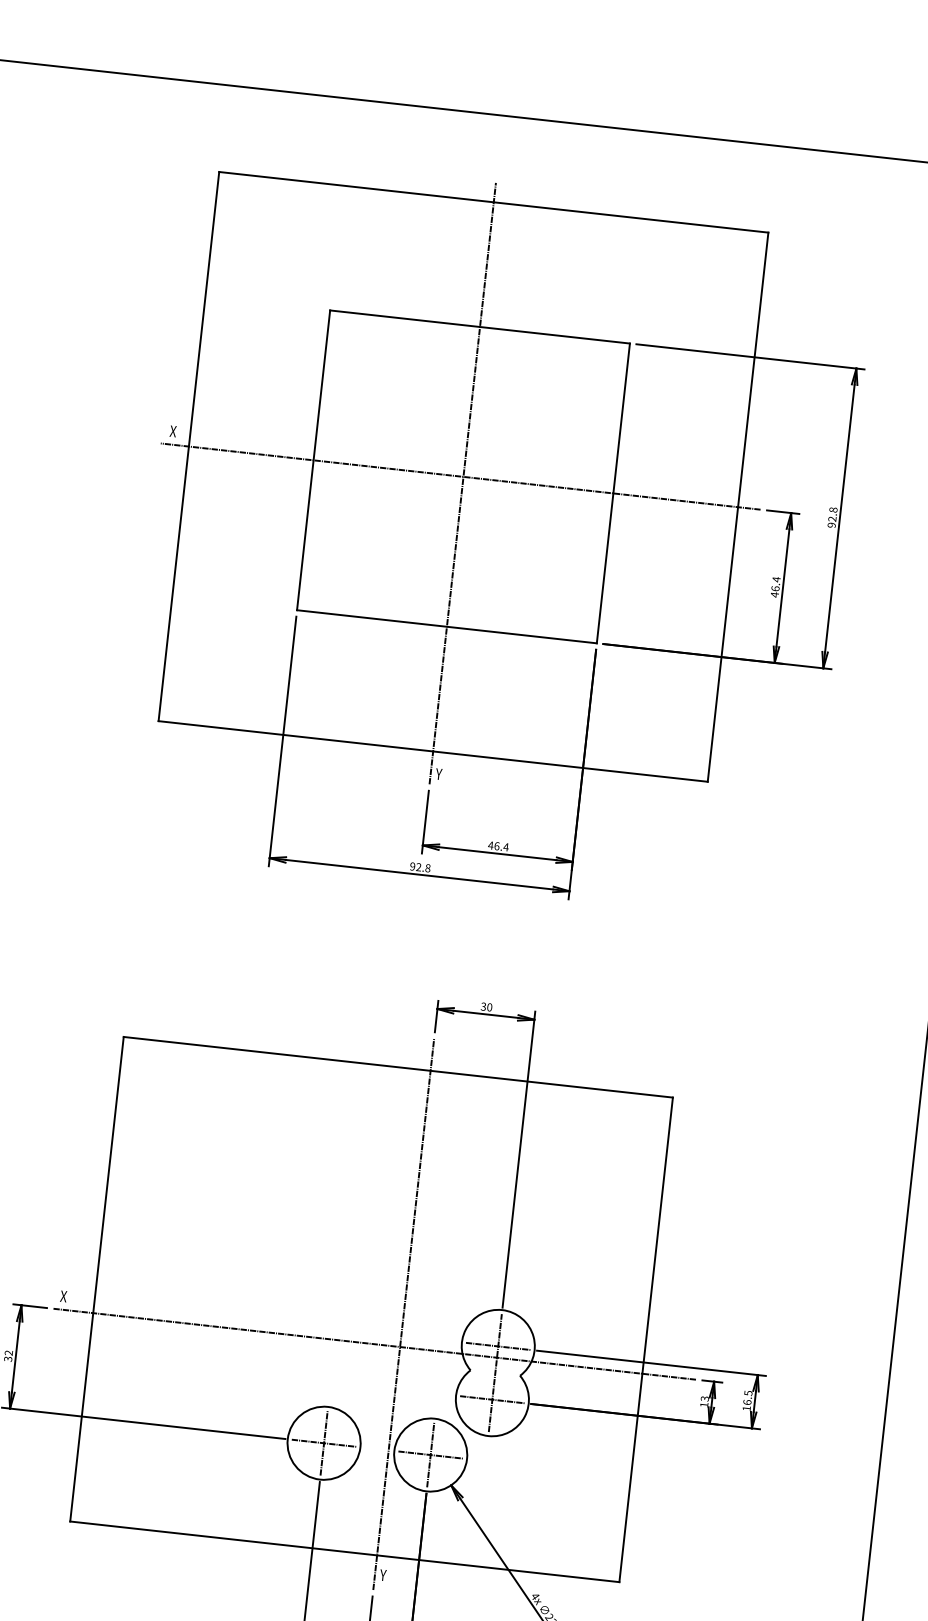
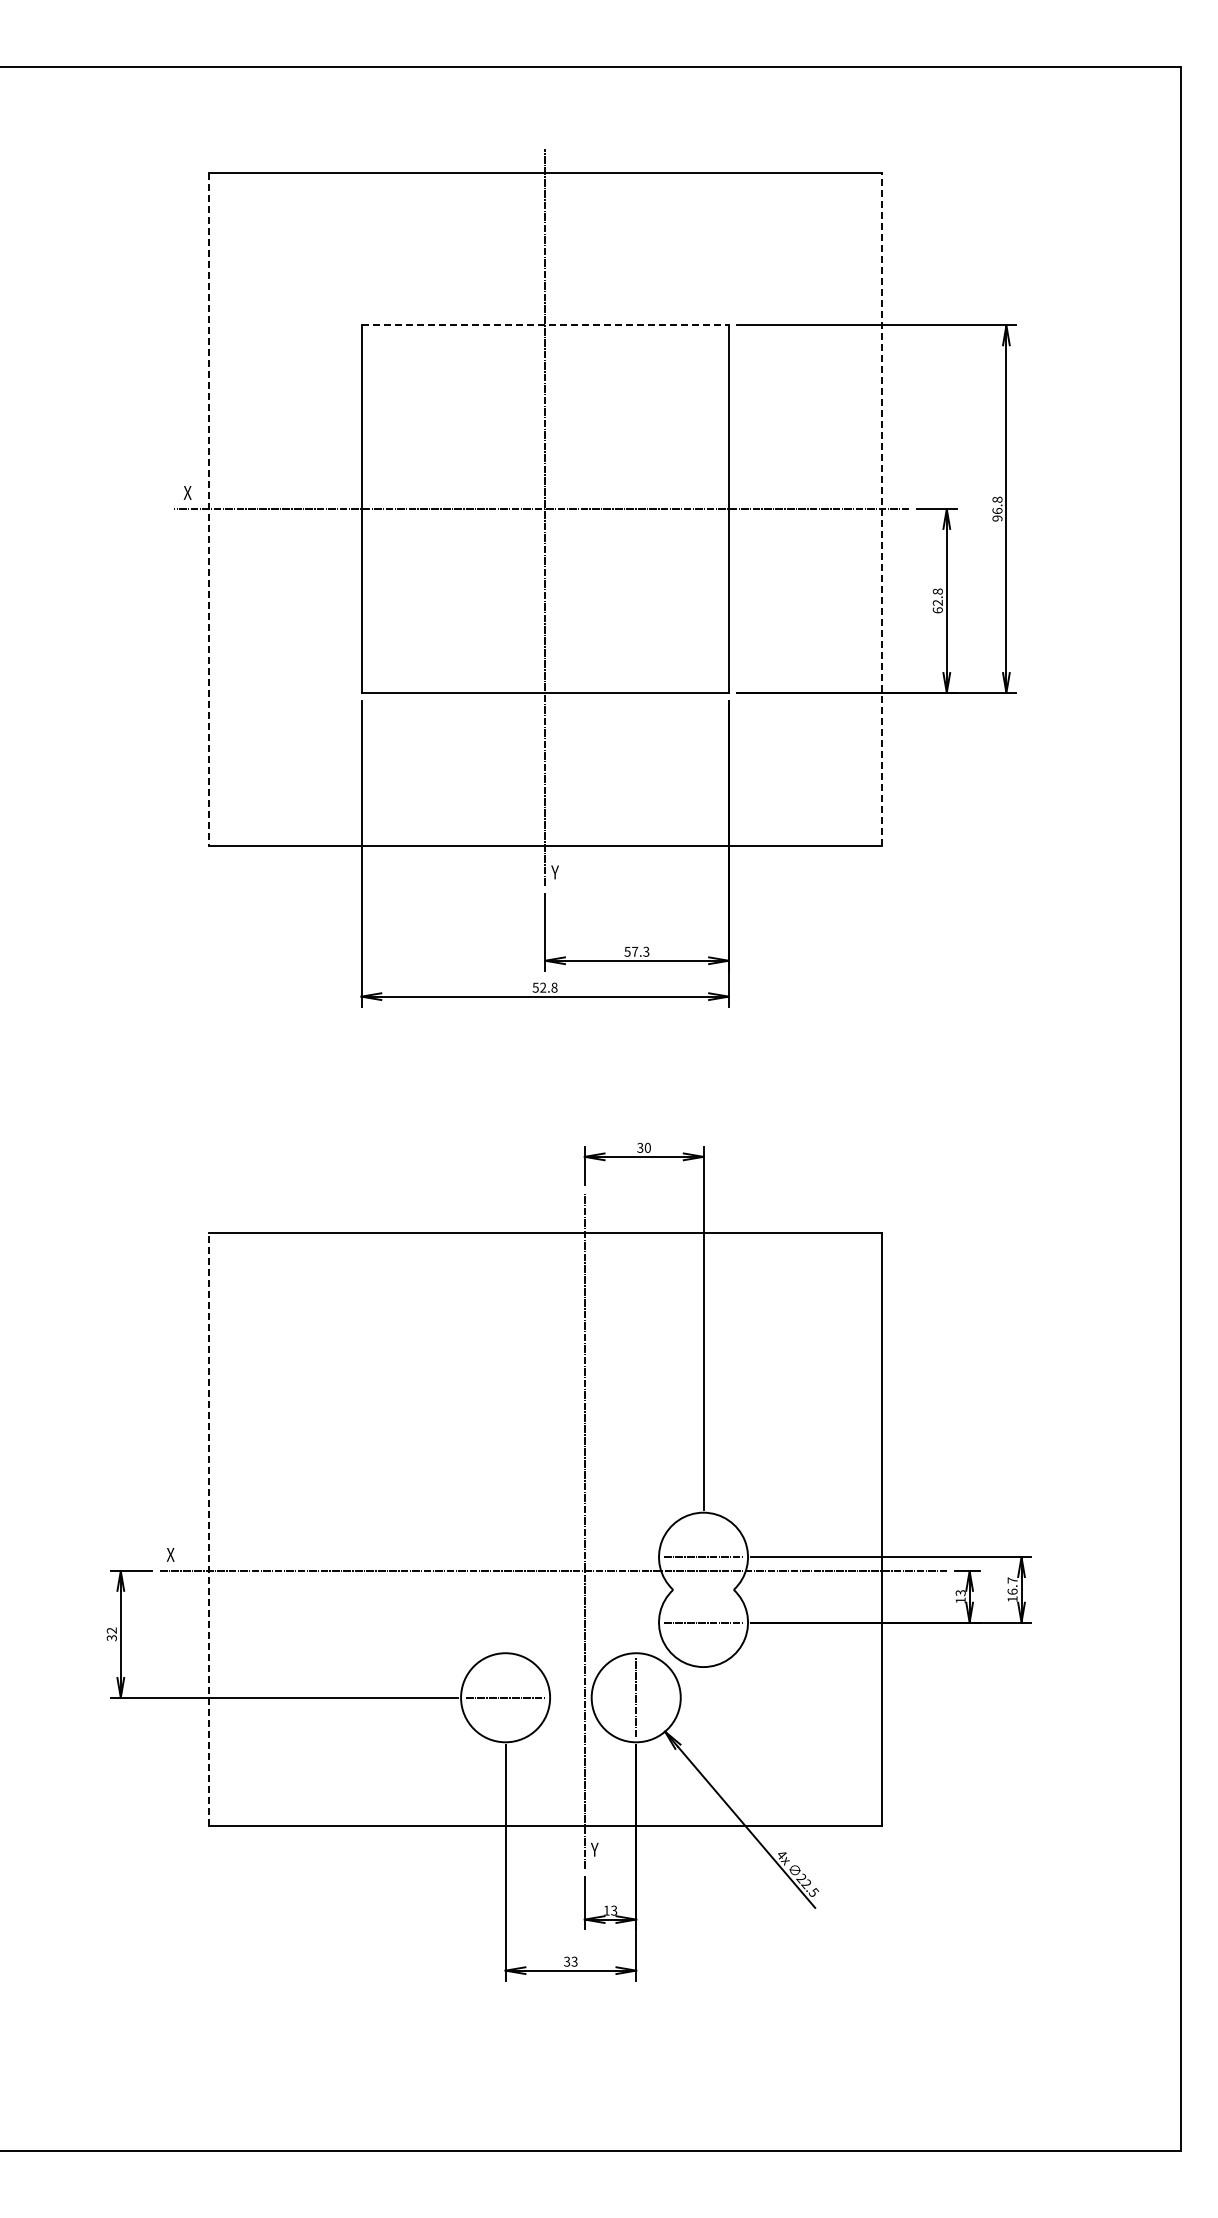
line: (480, 327) -> (545, 325), solid -> dashed
line: (188, 446) -> (208, 509), solid -> dashed
line: (738, 506) -> (881, 508), solid -> dashed
text: (832, 518) -> (997, 510), 92.8 -> 96.8
text: (775, 586) -> (937, 600), 46.4 -> 62.8
text: (498, 846) -> (636, 951), 46.4 -> 57.3
text: (412, 866) -> (535, 987), 92.8 -> 52.8
line: (96, 1279) -> (208, 1529), solid -> dashed
line: (495, 1372) -> (703, 1589), removed
text: (748, 1393) -> (1012, 1580), 16.5 -> 16.7
line: (324, 1443) -> (505, 1697), removed
line: (430, 1454) -> (635, 1697), removed

